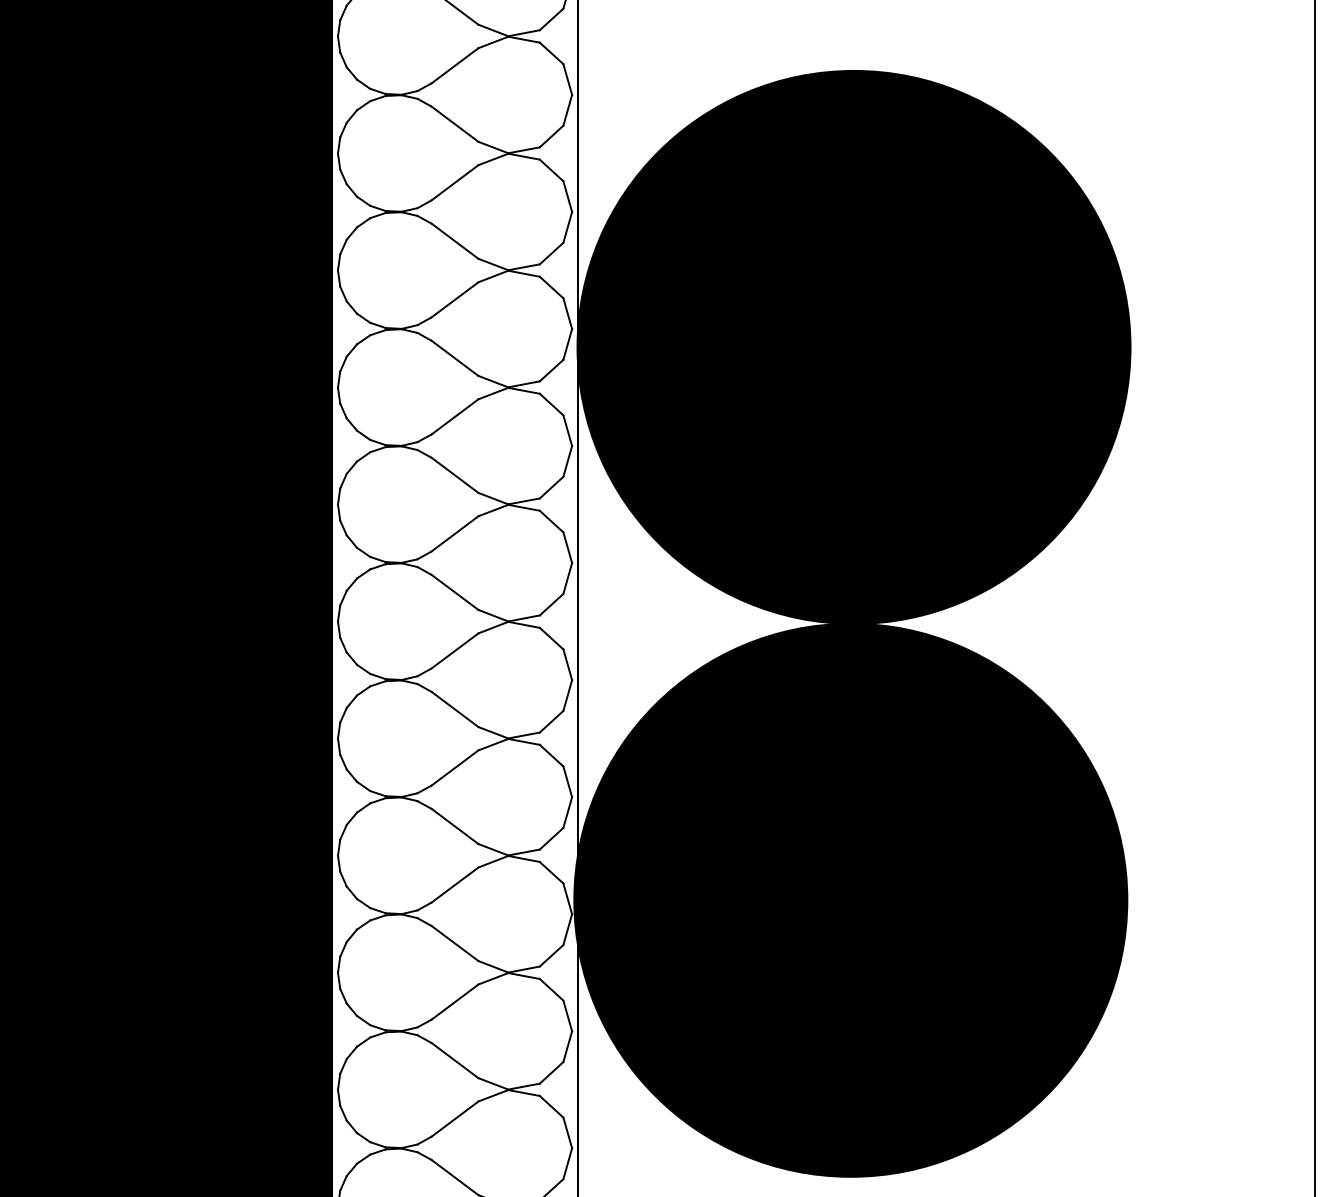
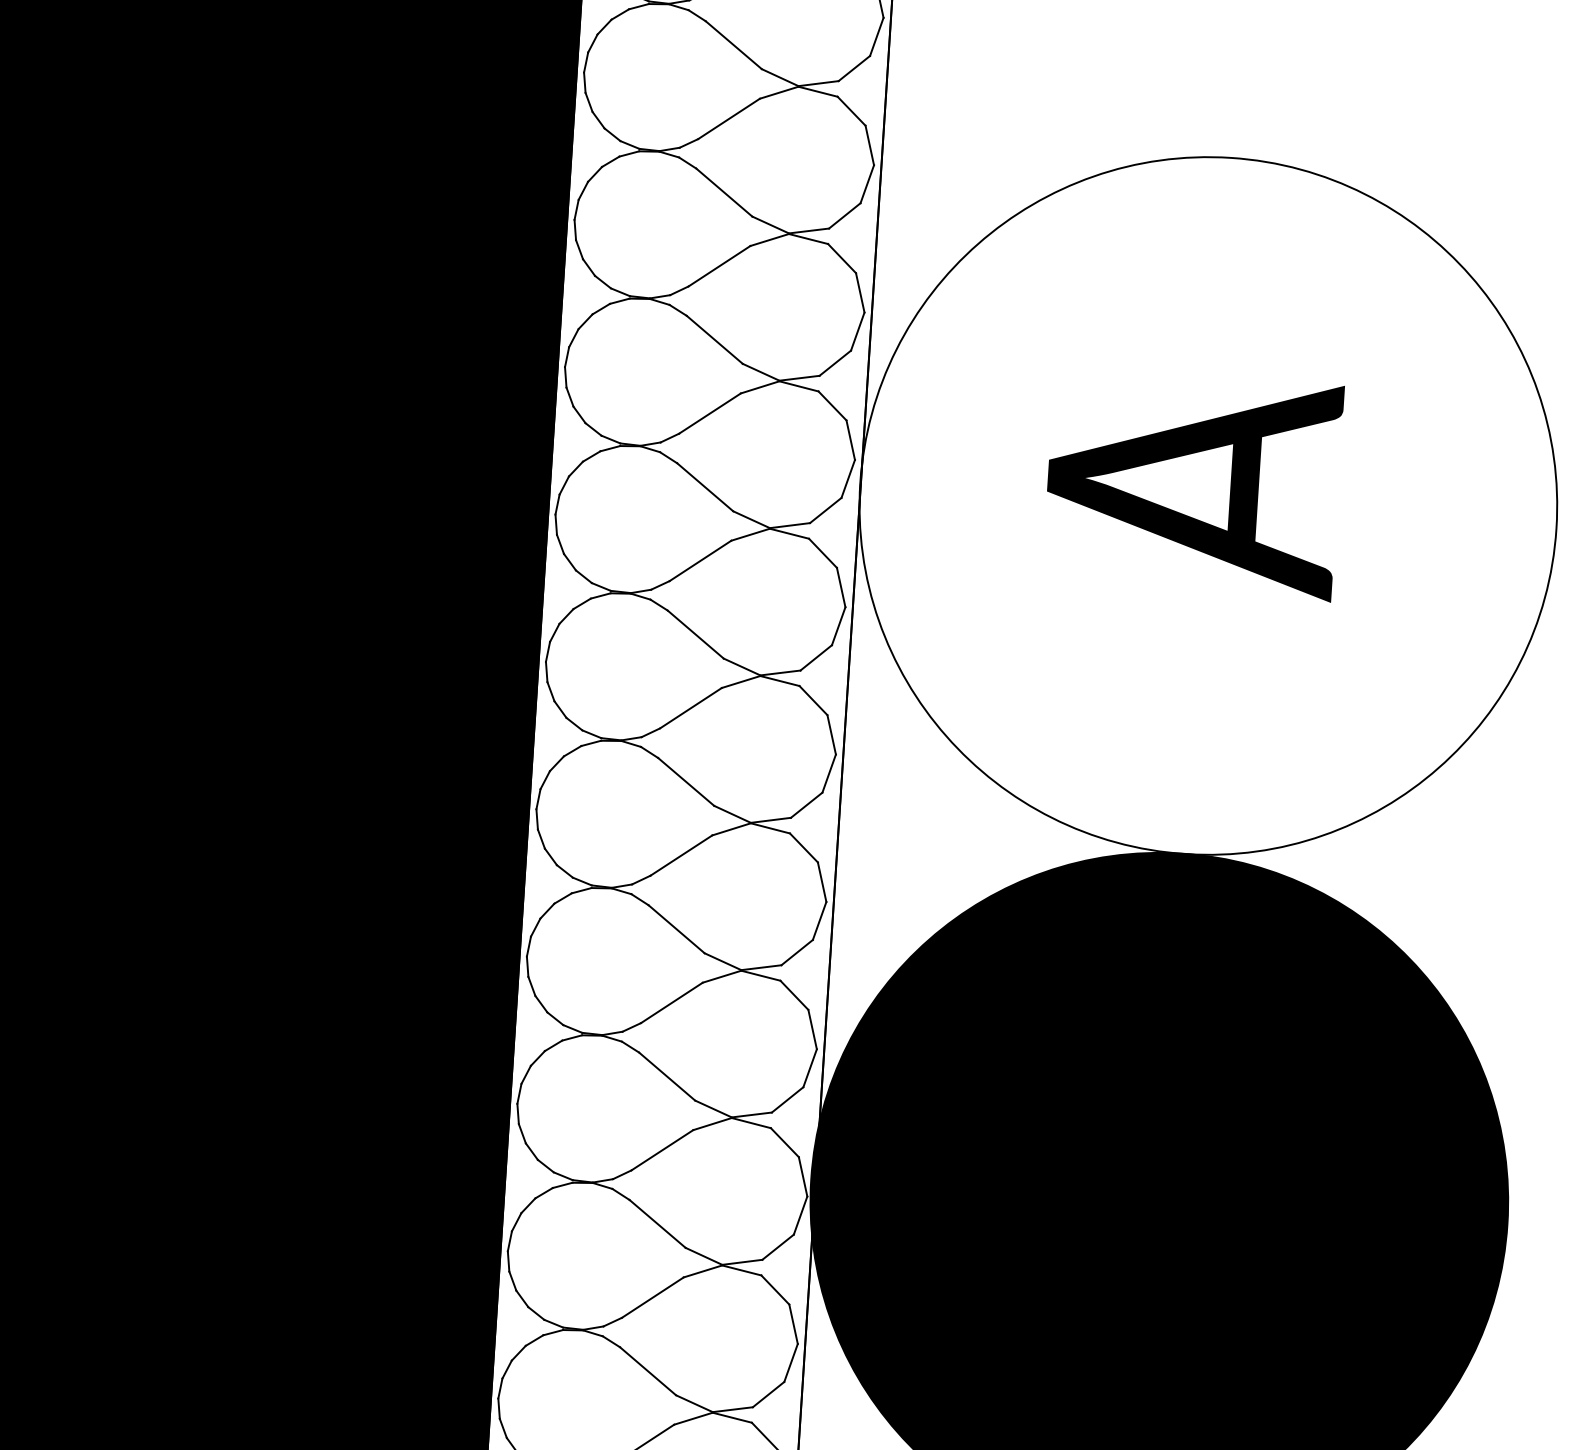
fill: (853, 346) -> (1207, 504), removed

